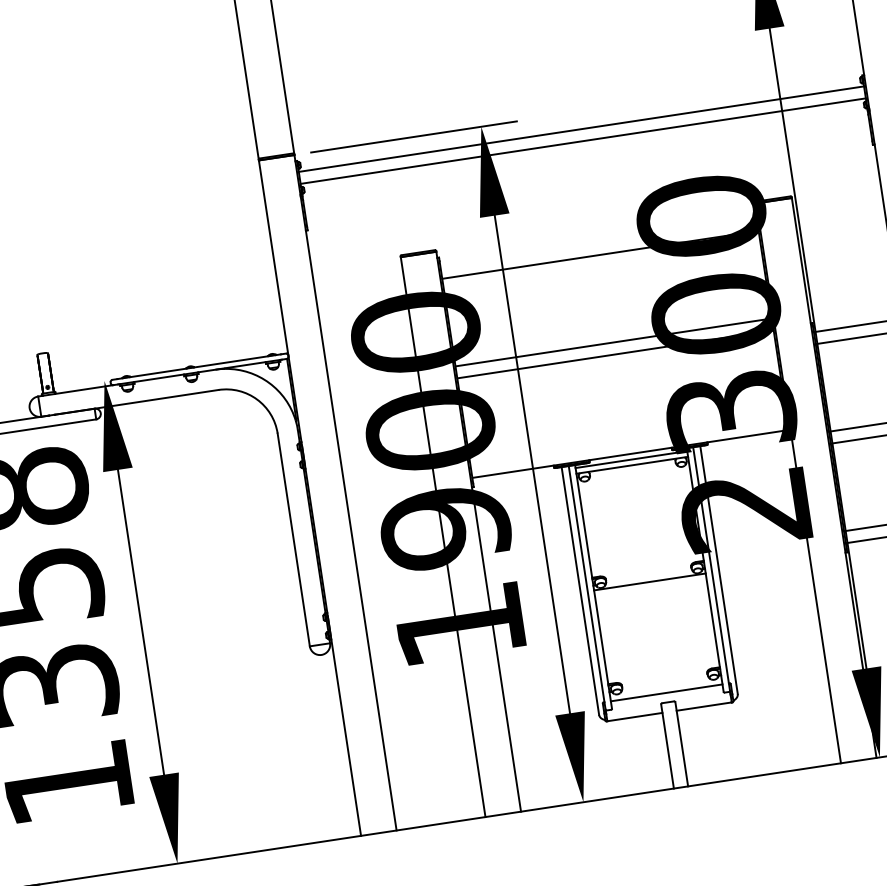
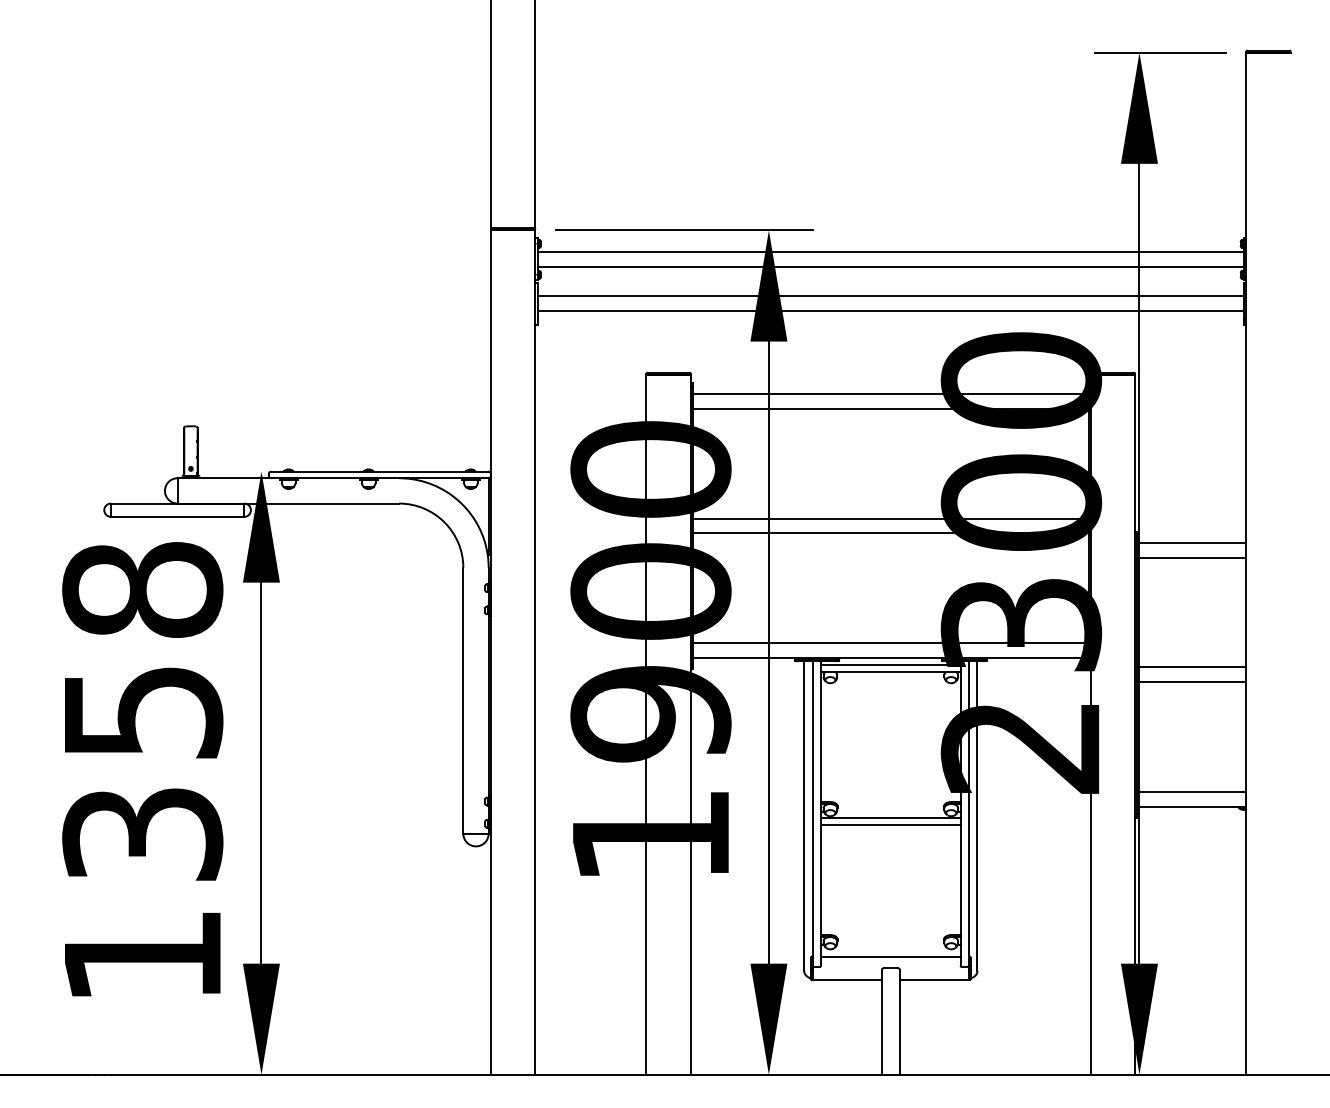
line: (586, 164) -> (890, 296), added
line: (588, 176) -> (890, 311), added
line: (598, 243) -> (890, 394), added
line: (628, 441) -> (890, 642), added
line: (650, 588) -> (890, 825), added

